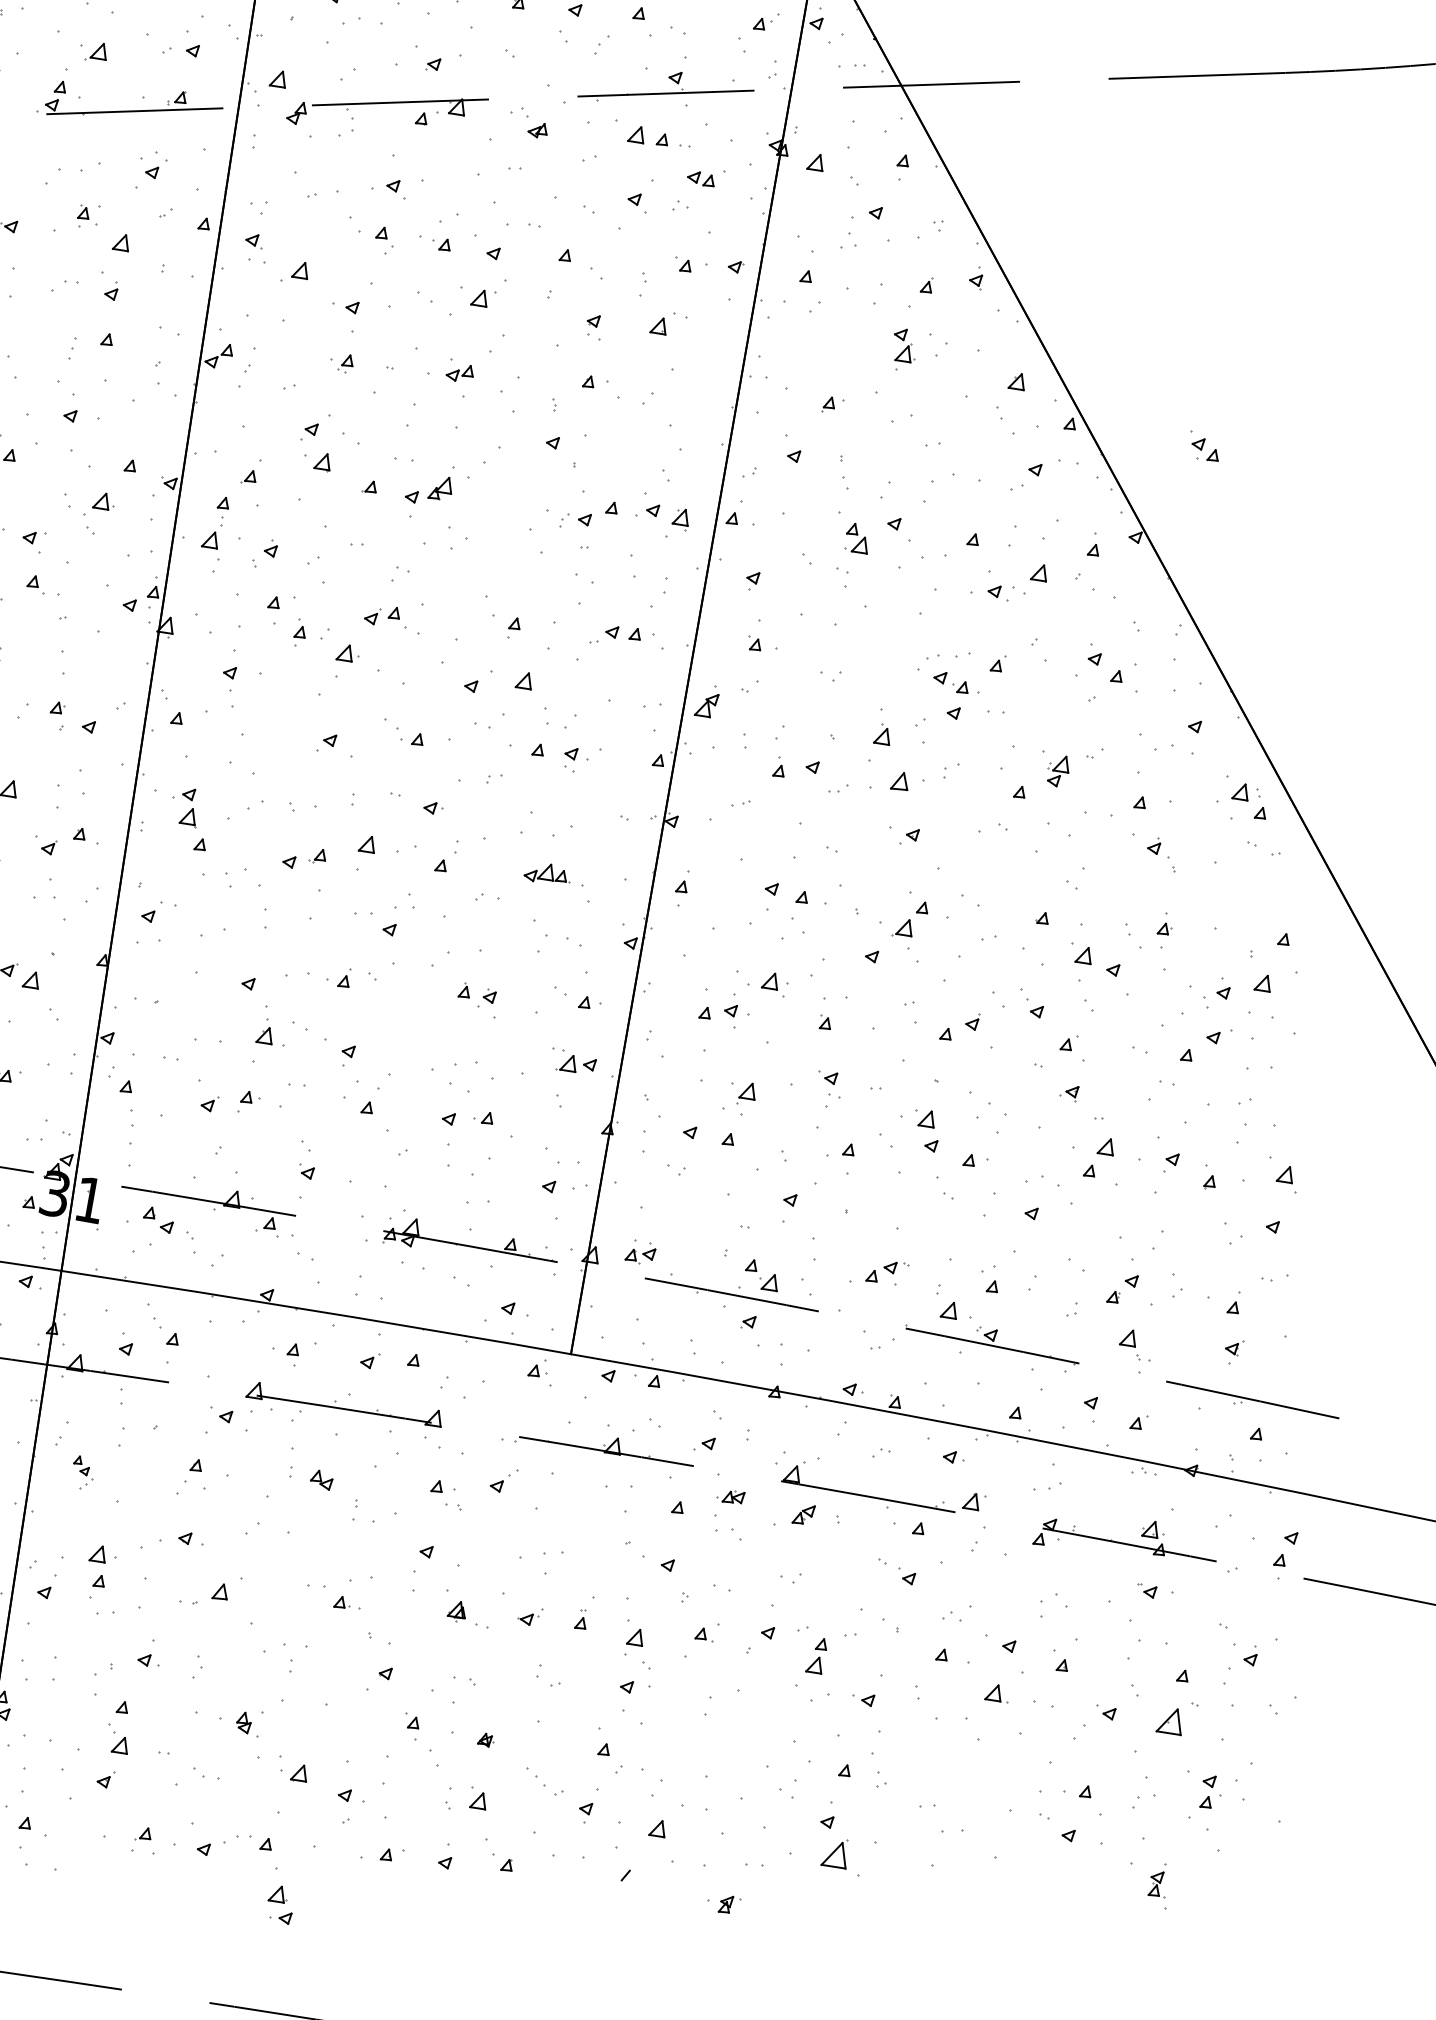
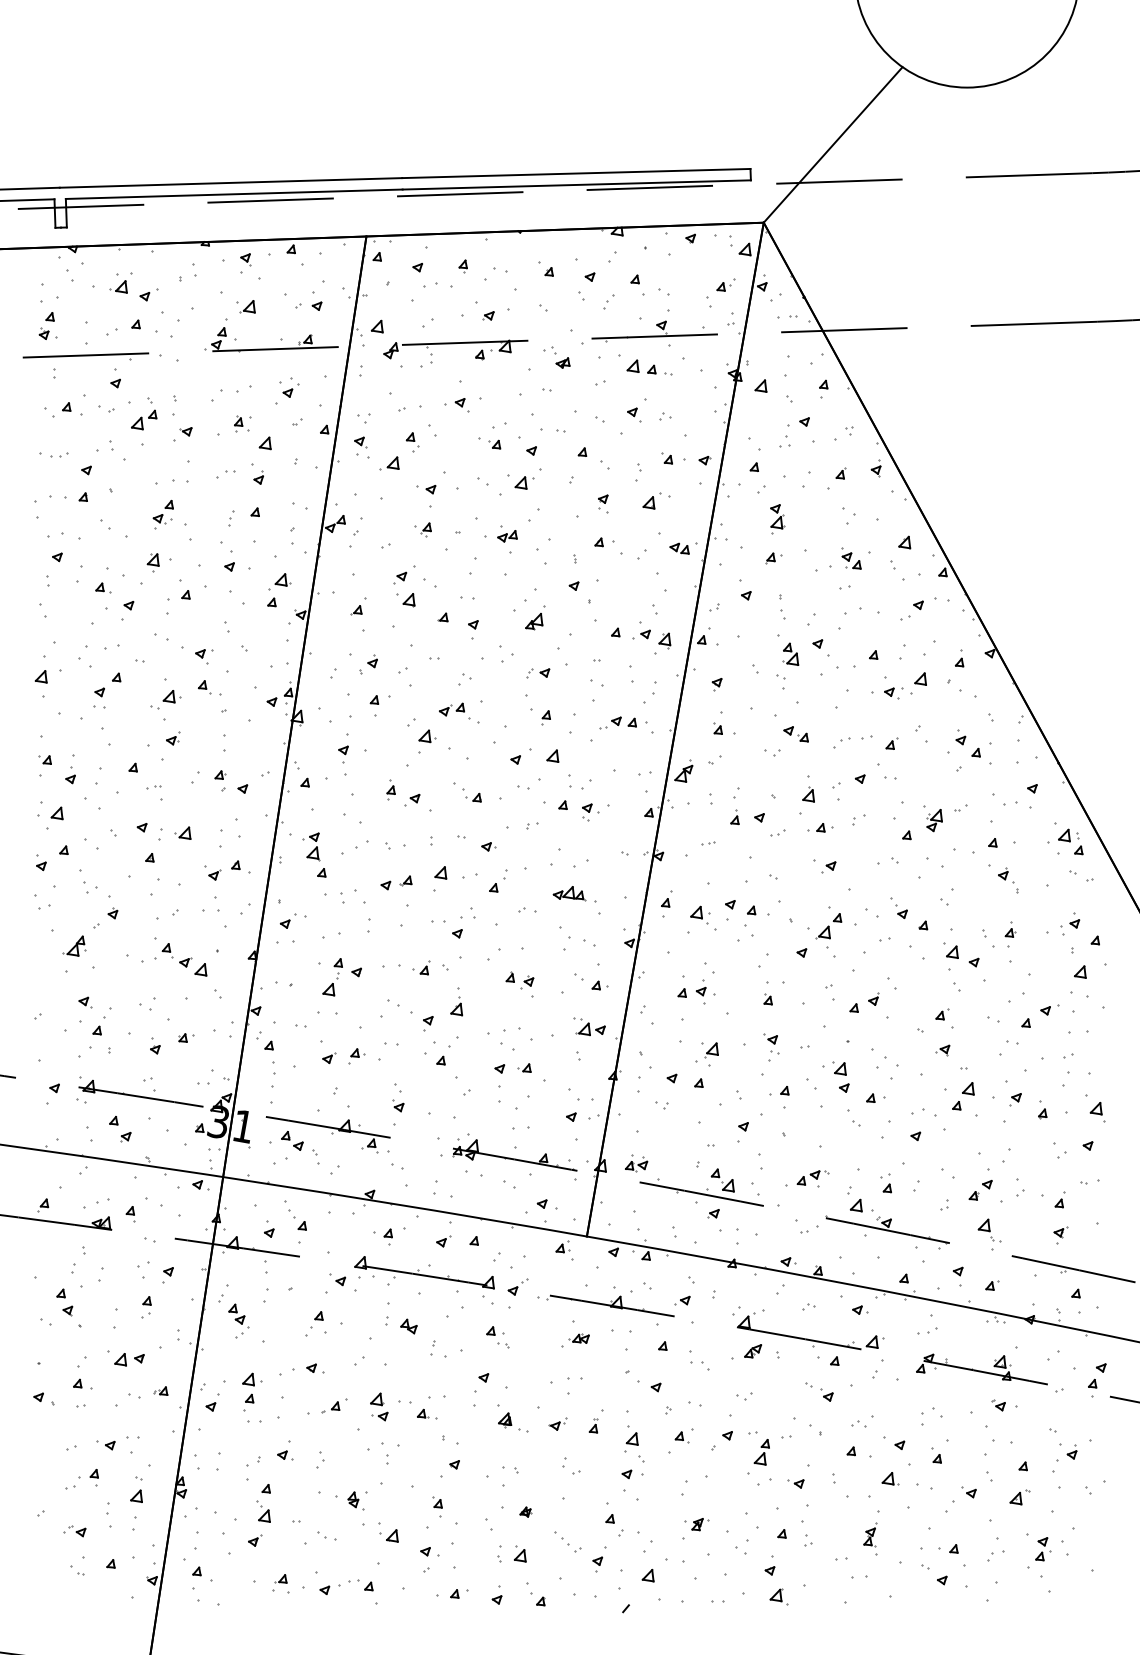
part: (706, 178) -> (683, 548), moved
part: (384, 240) -> (412, 442), moved
part: (903, 349) -> (777, 519), moved
part: (1204, 446) -> (851, 558), moved
part: (441, 482) -> (535, 617), moved
part: (98, 503) -> (279, 581), moved
part: (575, 520) -> (538, 673), moved
part: (214, 523) -> (332, 977), moved
part: (298, 631) -> (390, 789), moved
part: (949, 683) -> (795, 734), moved
part: (898, 781) -> (820, 827), size x0.62
part: (774, 984) -> (700, 914), moved
part: (1217, 992) -> (1070, 923), moved
part: (1031, 1002) -> (898, 907), moved
part: (263, 1025) -> (456, 1001), moved
part: (82, 1471) -> (238, 1320), size x1.43
part: (503, 1480) -> (517, 1286), moved
part: (730, 1497) -> (578, 1338), moved
part: (217, 1590) -> (334, 1405), size x0.71
part: (1176, 1719) -> (1019, 1497), size x0.62
part: (412, 1726) -> (437, 1506), moved
part: (839, 1858) -> (778, 1596), size x0.62
part: (1157, 1886) -> (870, 1538), moved
part: (280, 1904) -> (379, 1406), moved
part: (724, 1904) -> (696, 1524), moved

